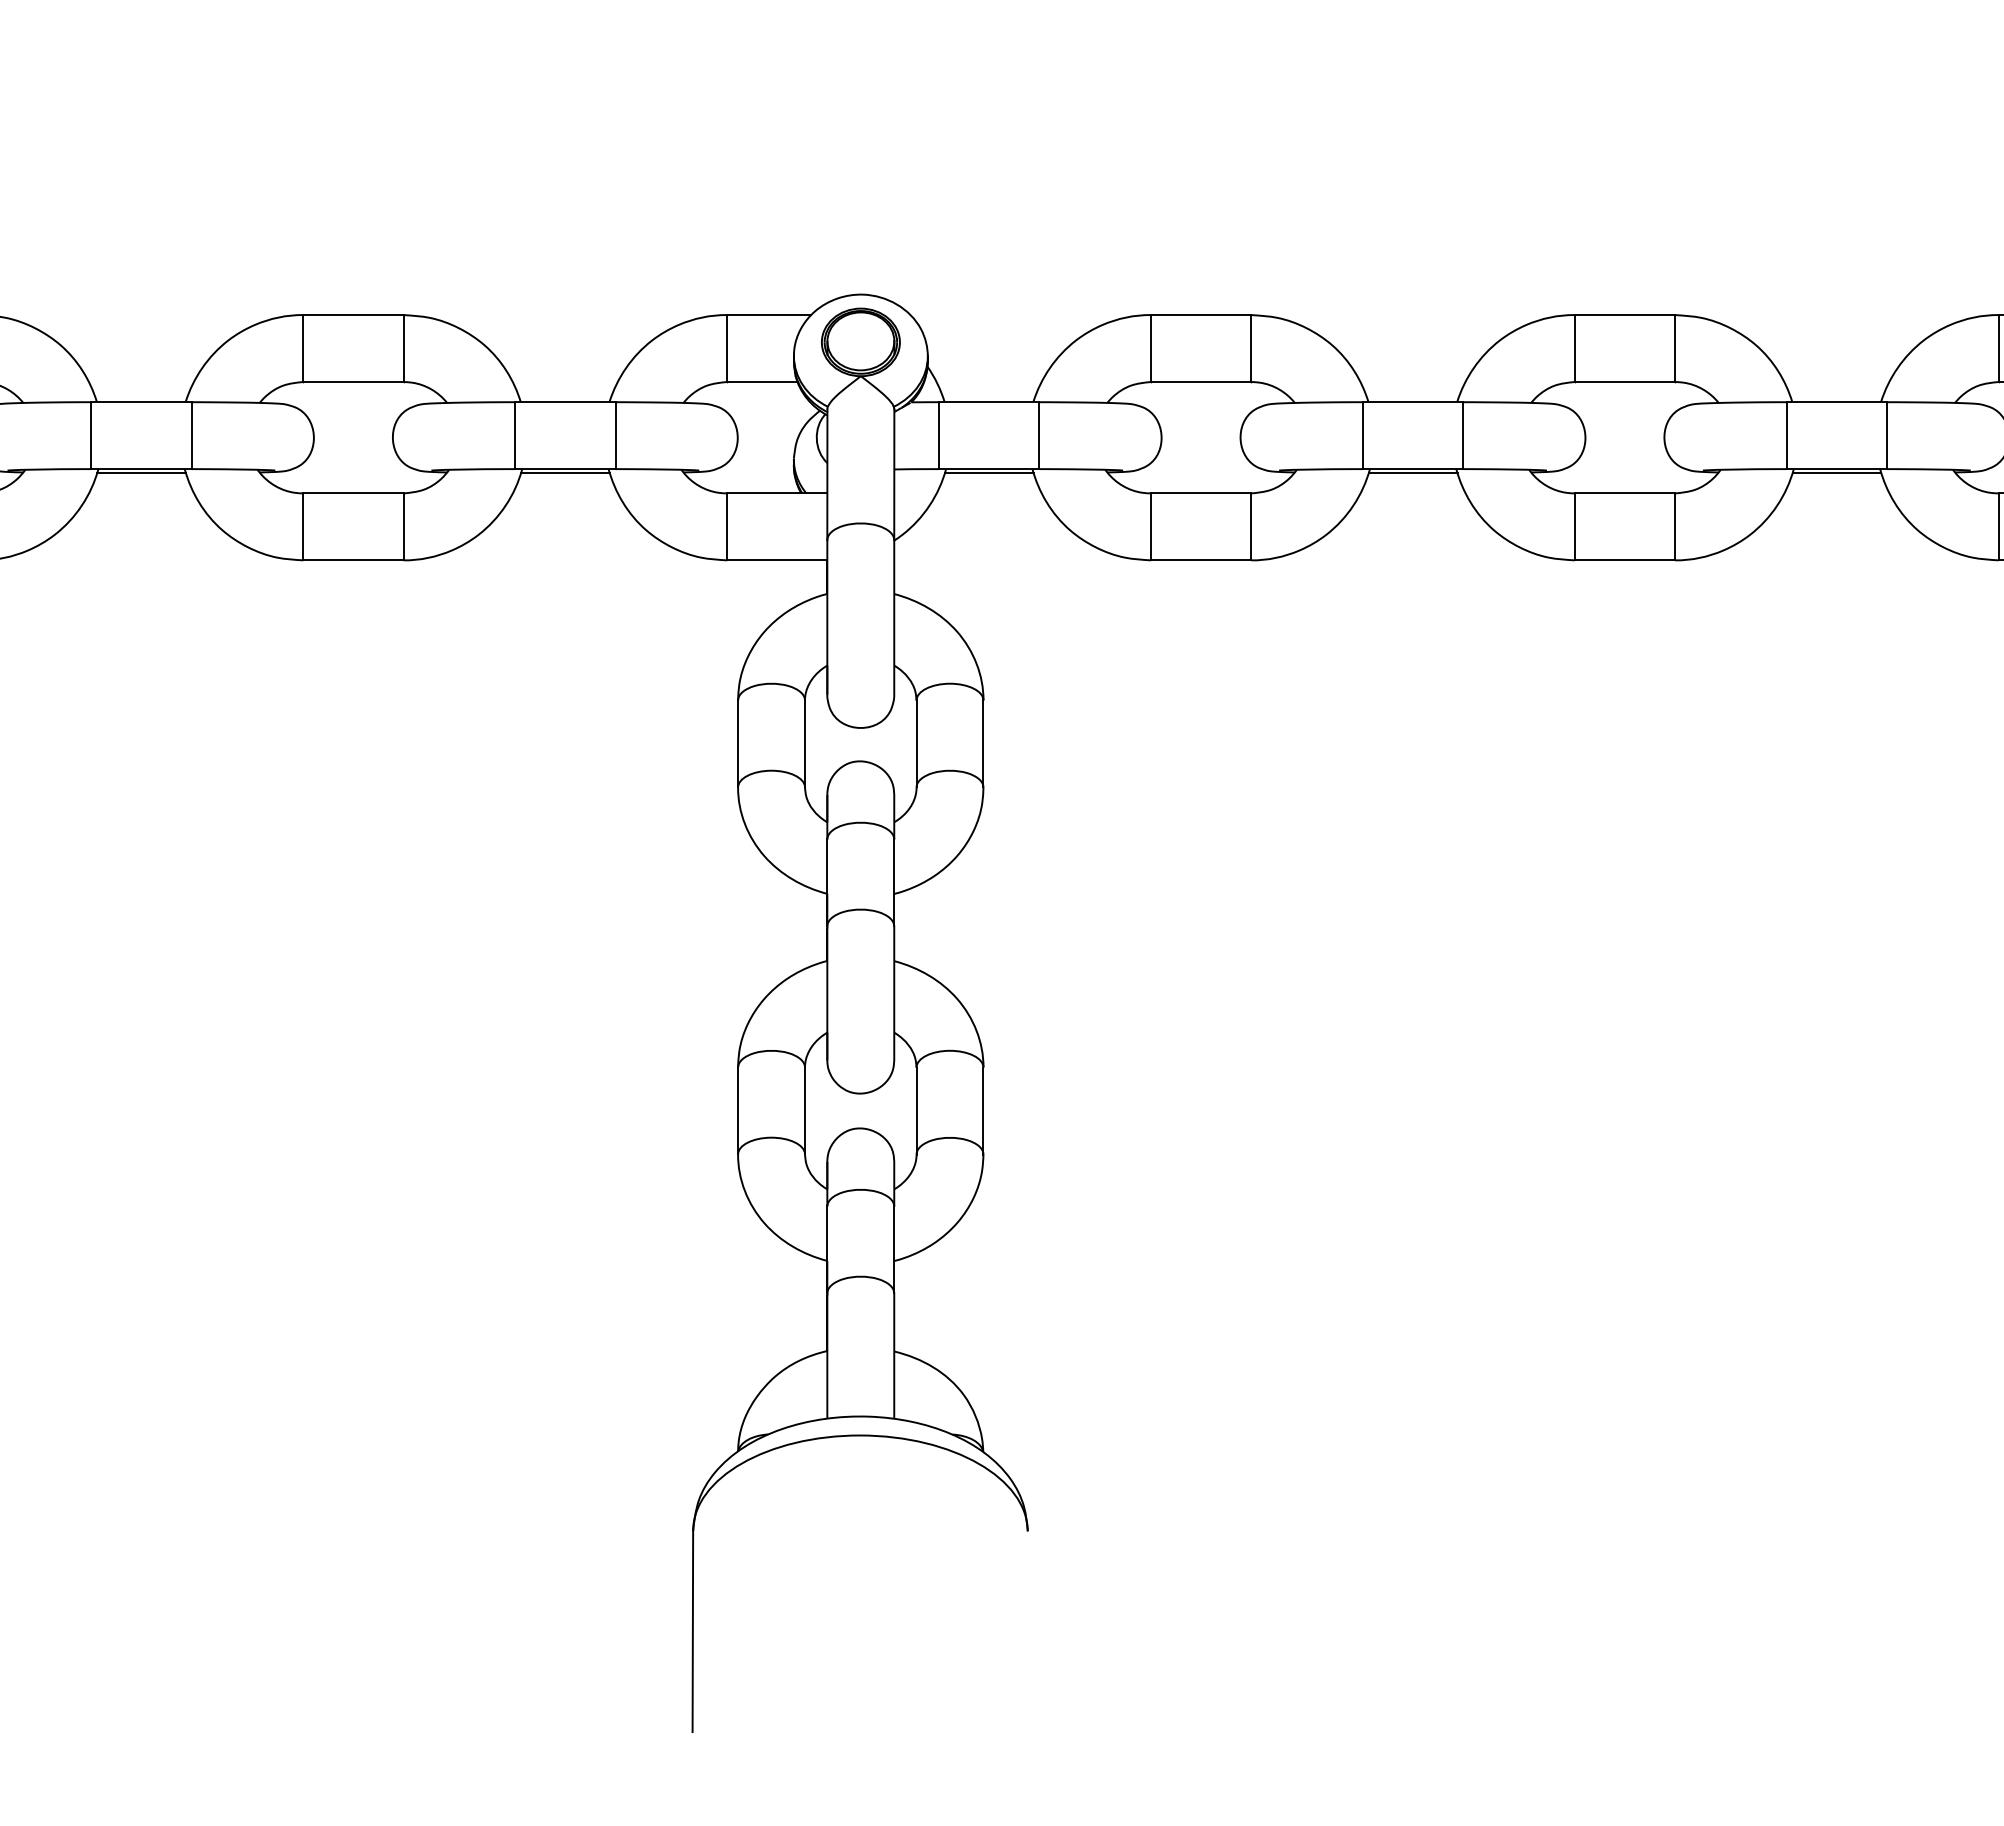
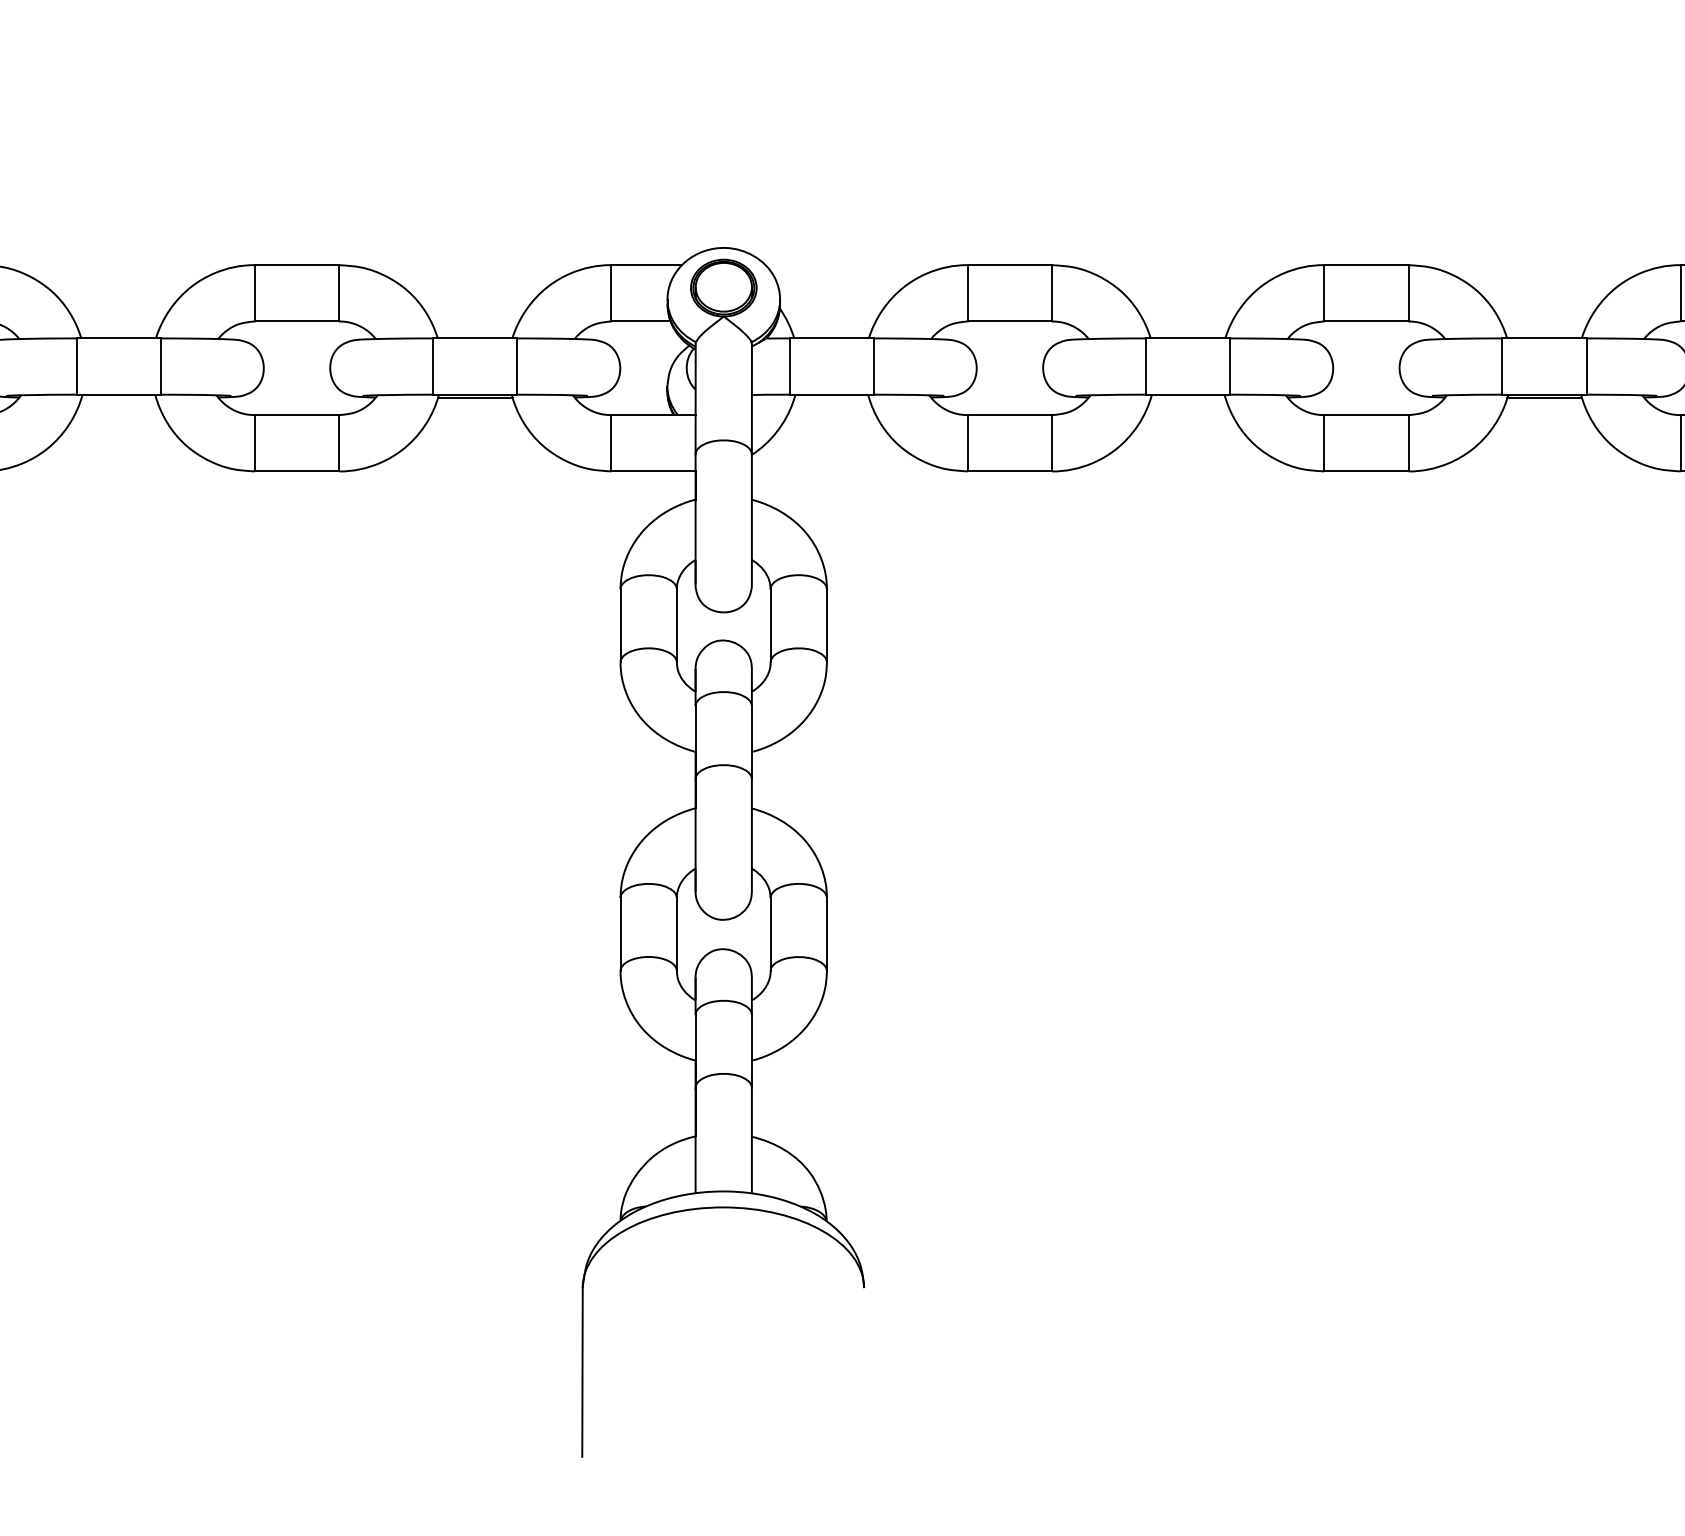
line: (141, 473) -> (118, 398), removed
line: (989, 473) -> (831, 398), removed
line: (1412, 473) -> (1187, 398), removed

